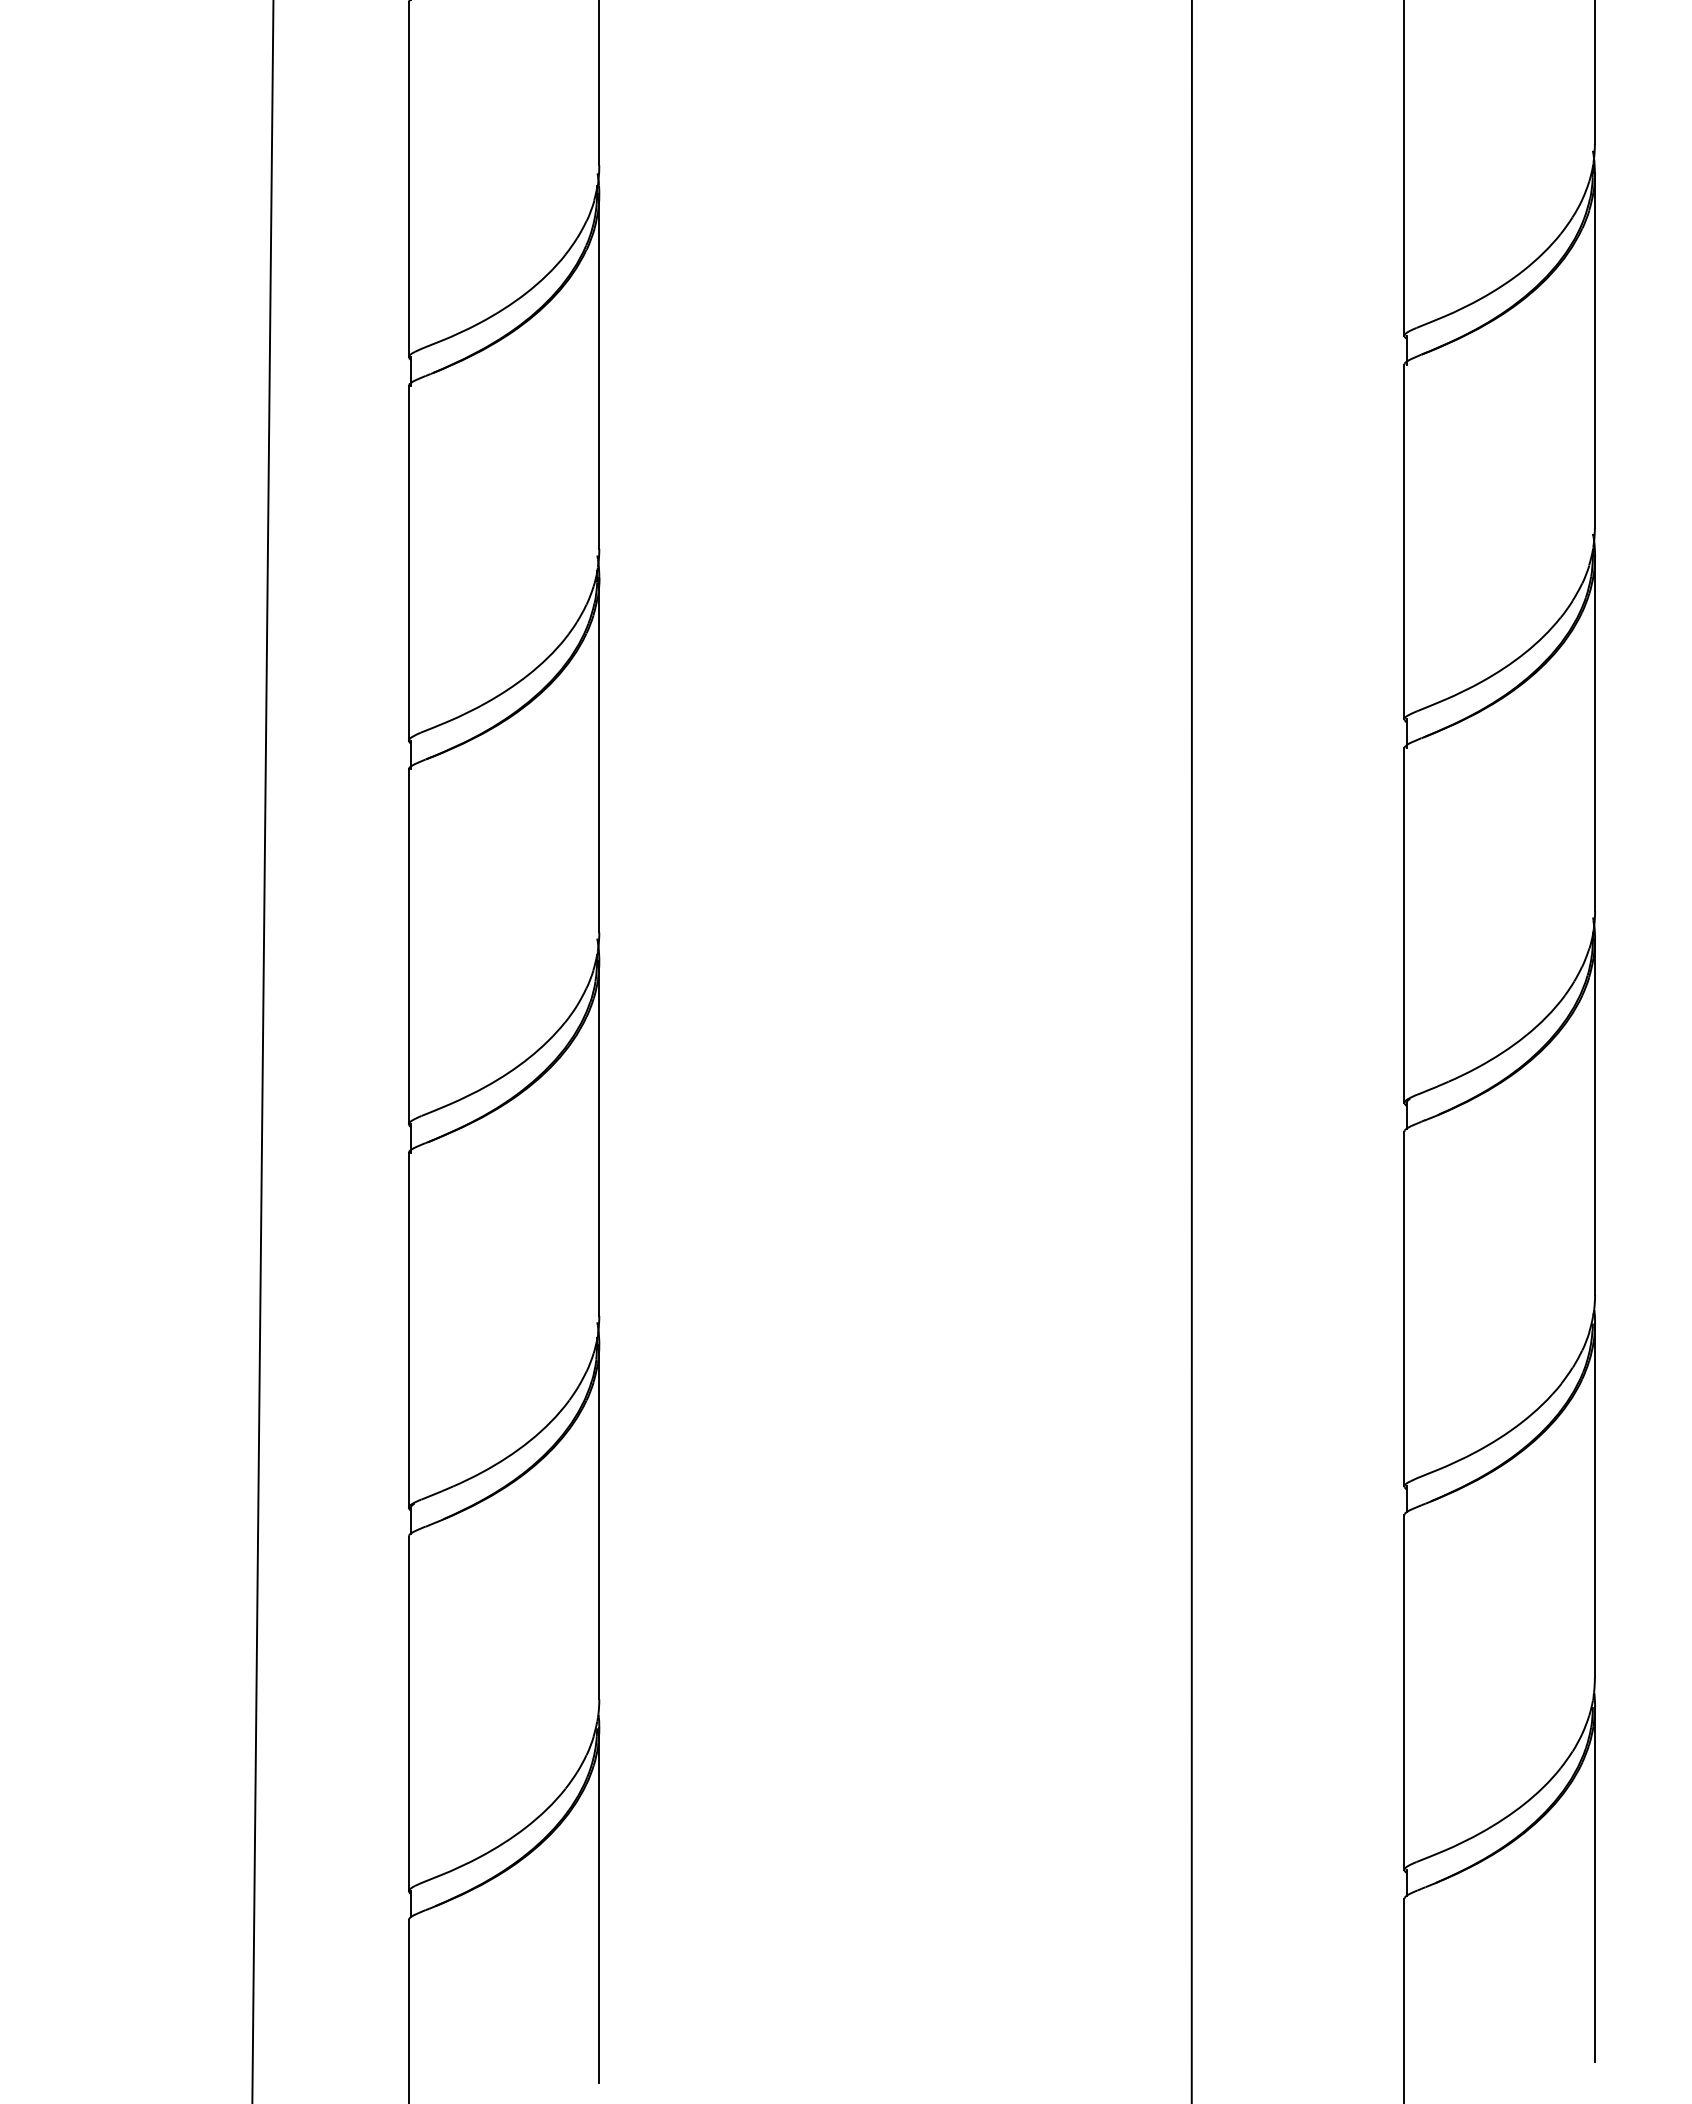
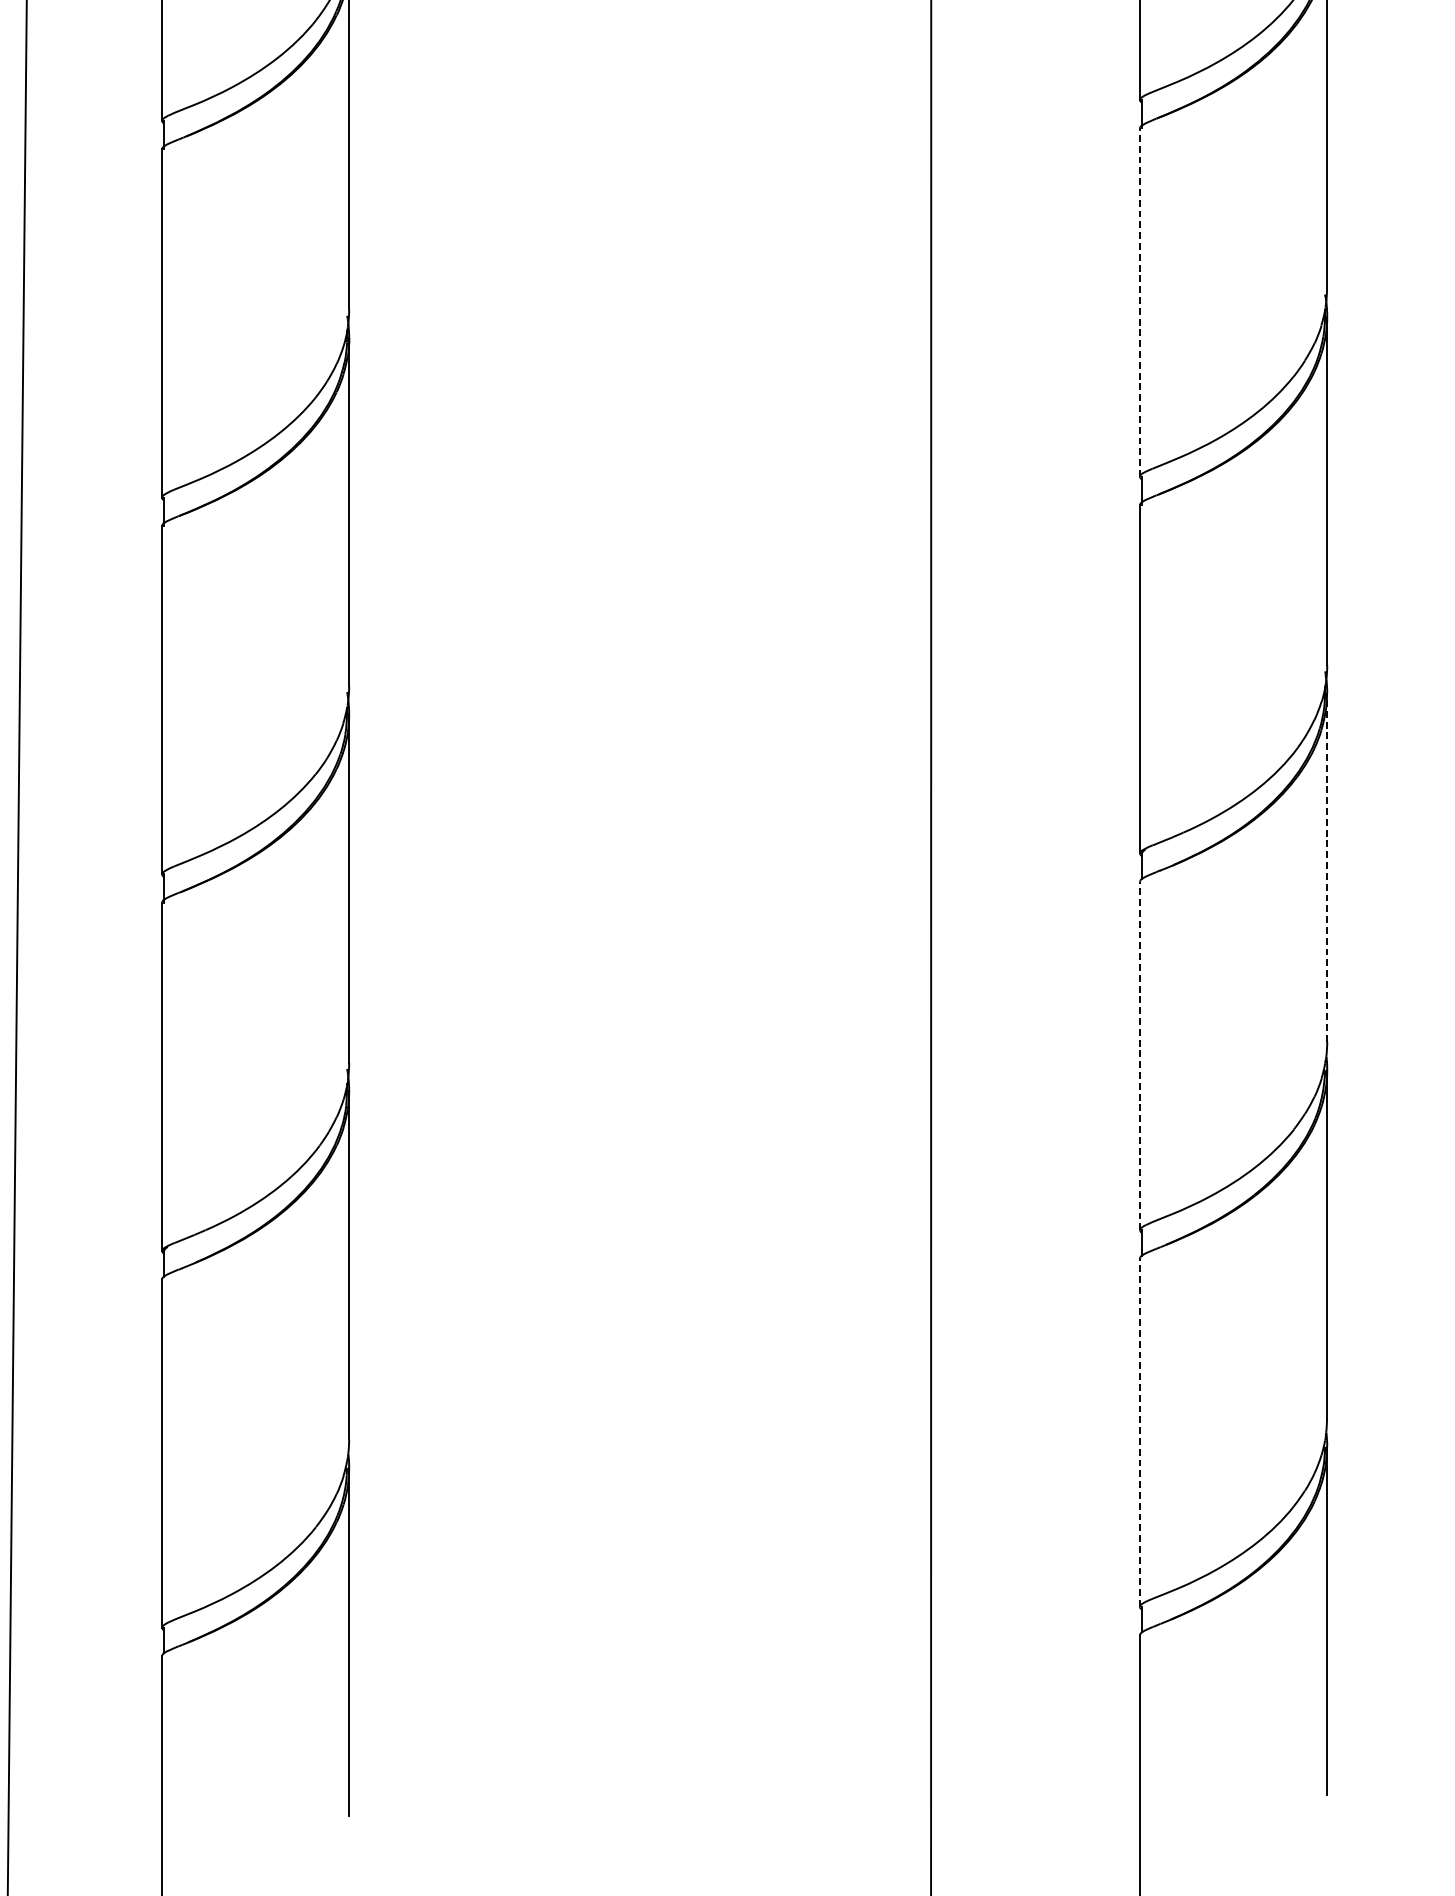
line: (1404, 541) -> (1140, 302), solid -> dashed
line: (1594, 1116) -> (1326, 866), solid -> dashed
line: (1404, 1308) -> (1140, 1055), solid -> dashed
line: (1404, 1692) -> (1140, 1432), solid -> dashed

